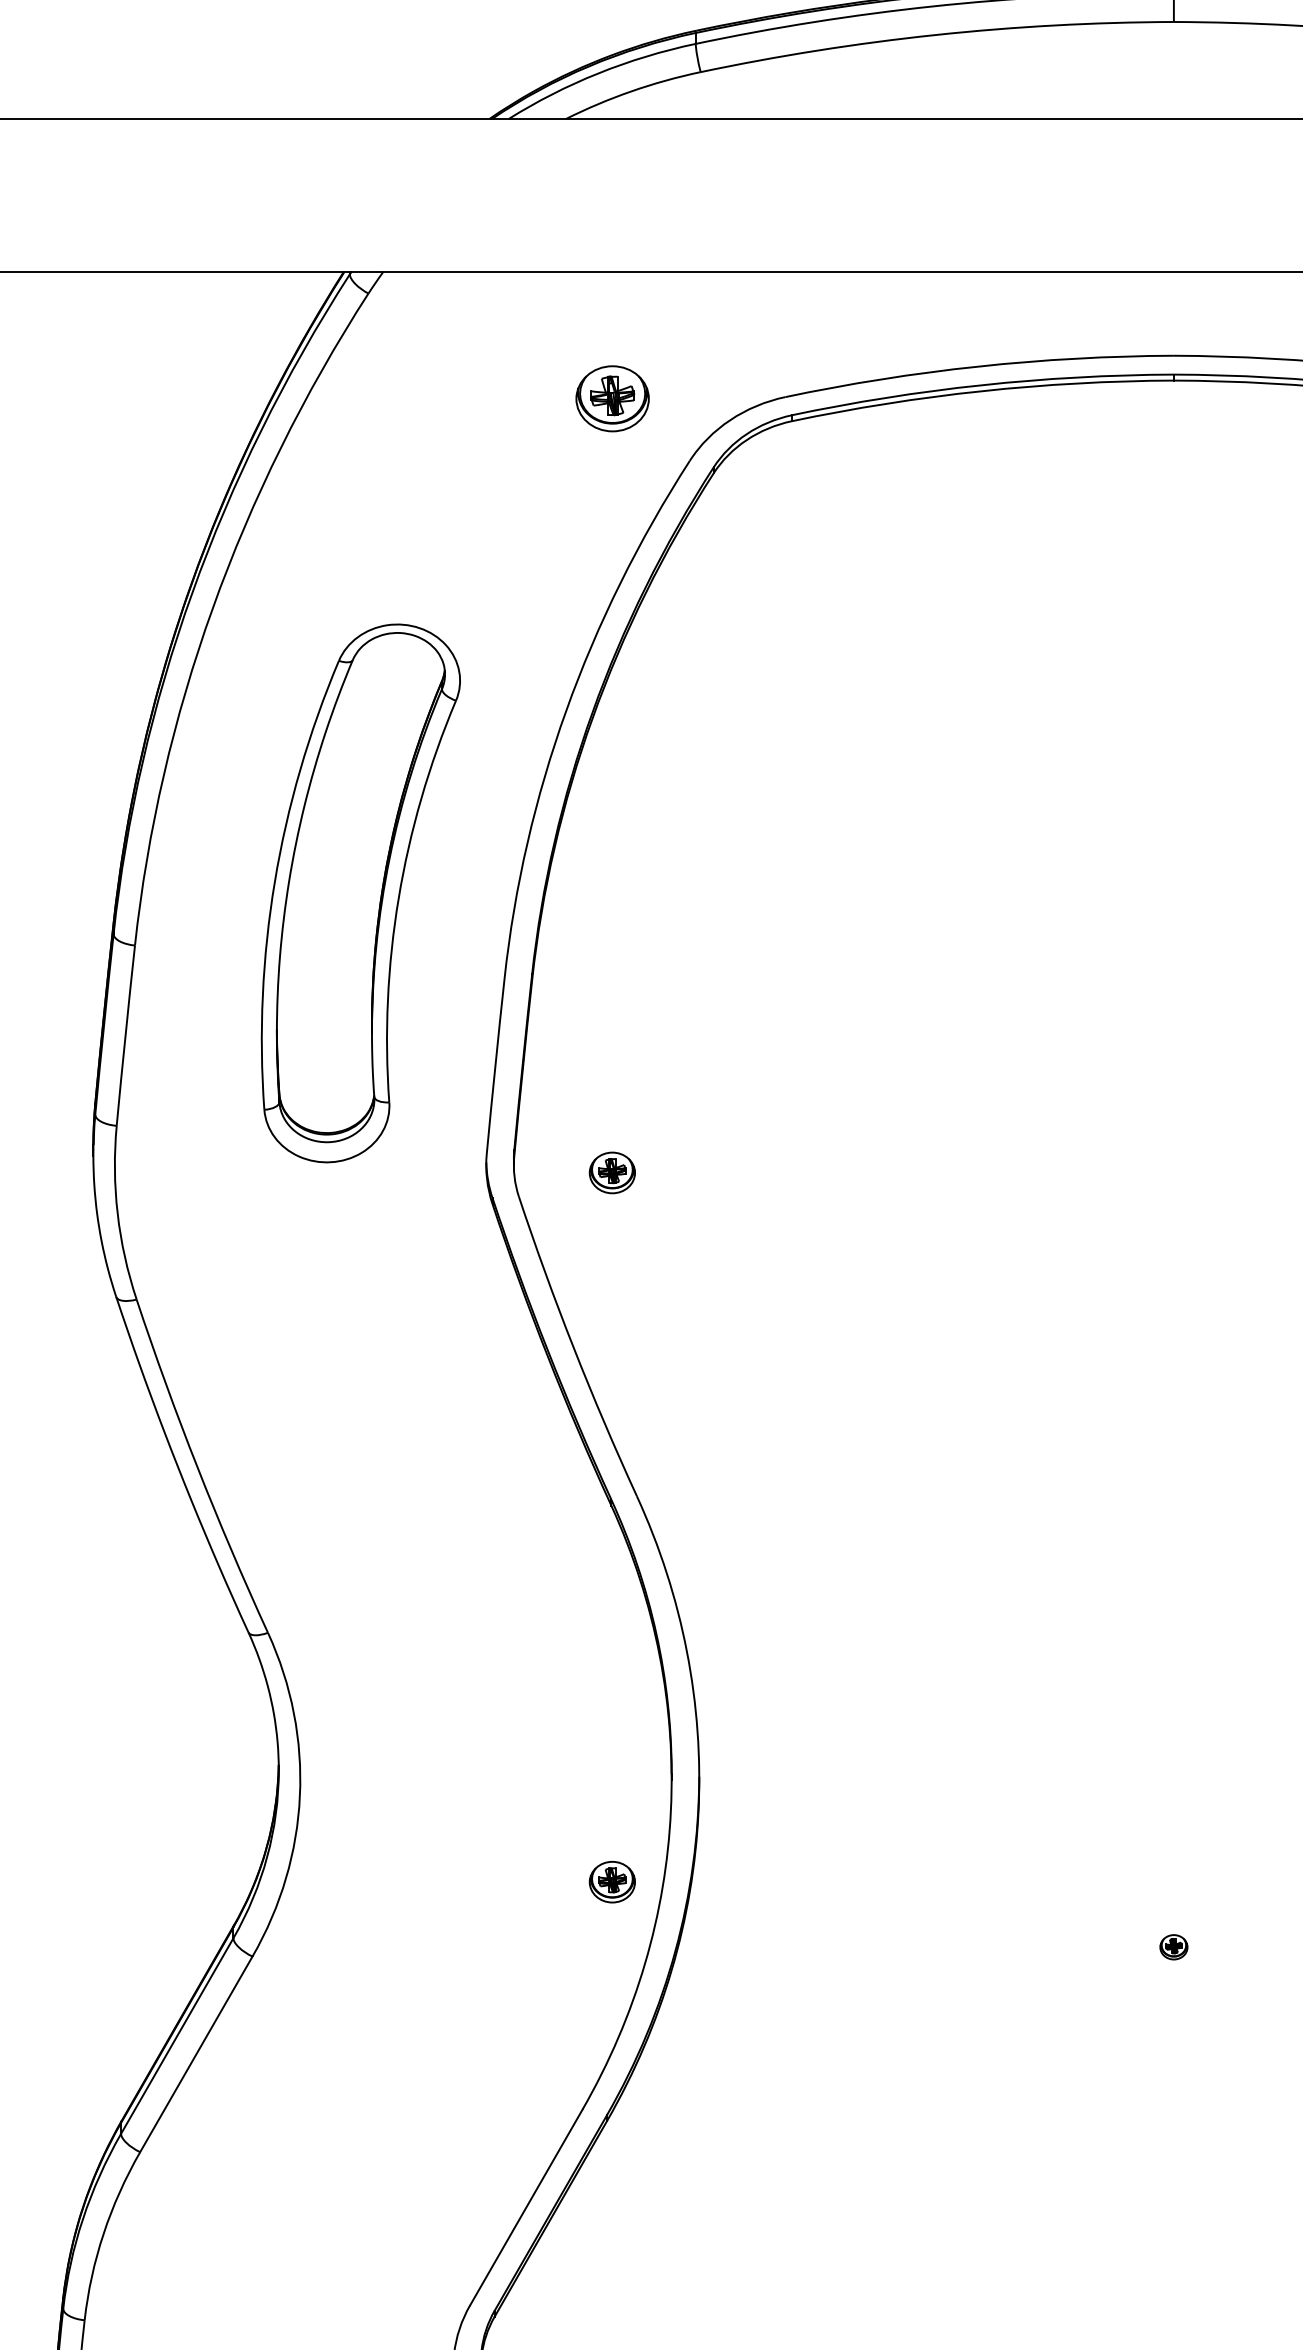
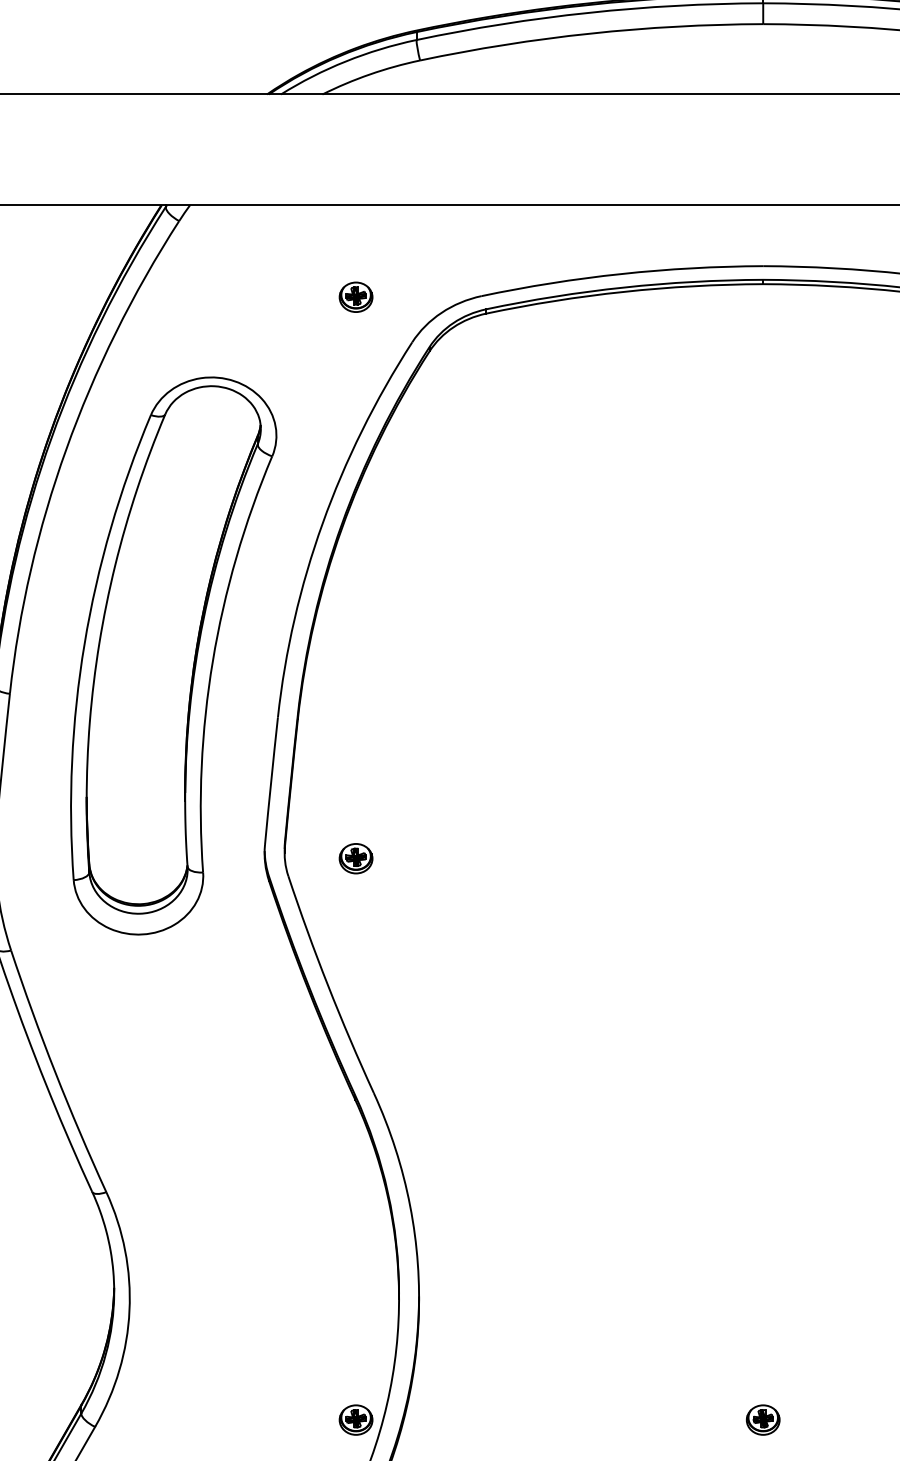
part: (611, 398) -> (355, 297), size x0.62
part: (360, 893) -> (173, 656), size x1.43
part: (611, 1882) -> (355, 1420), moved
part: (1173, 1947) -> (762, 1420), size x1.67

